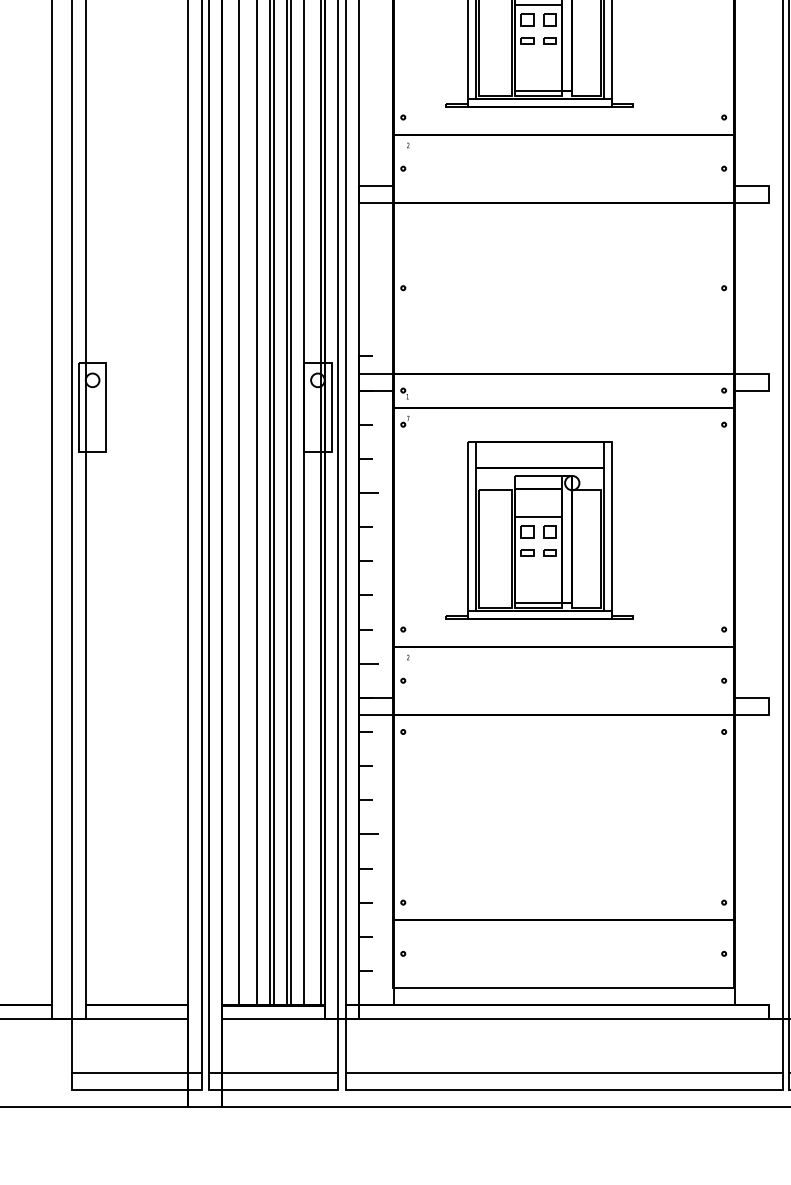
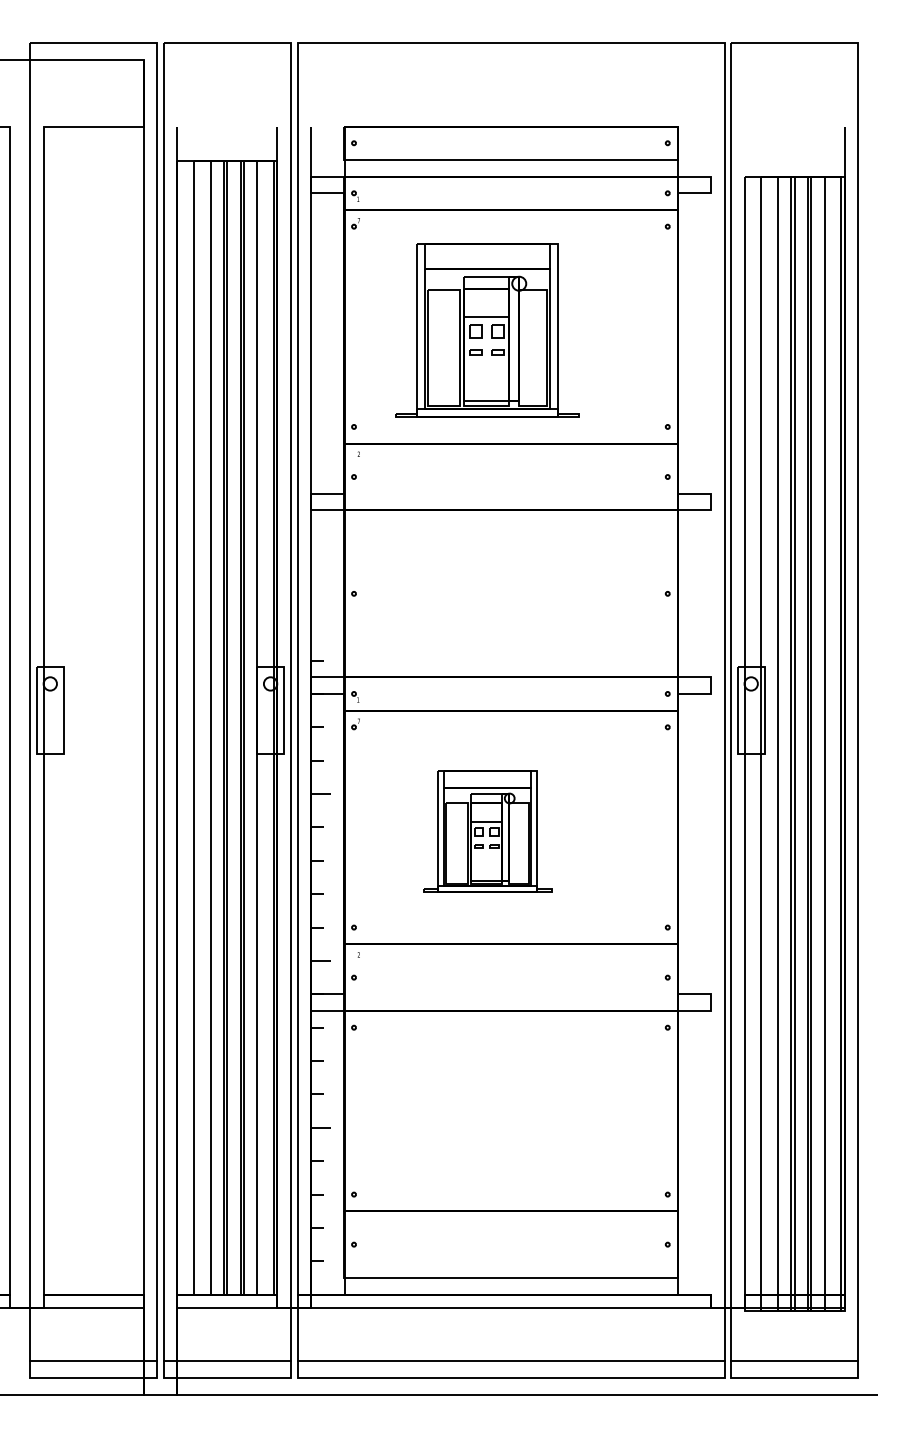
part: (539, 531) -> (487, 831), size x0.7

